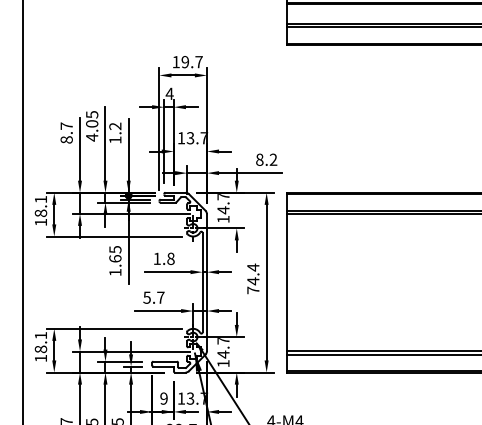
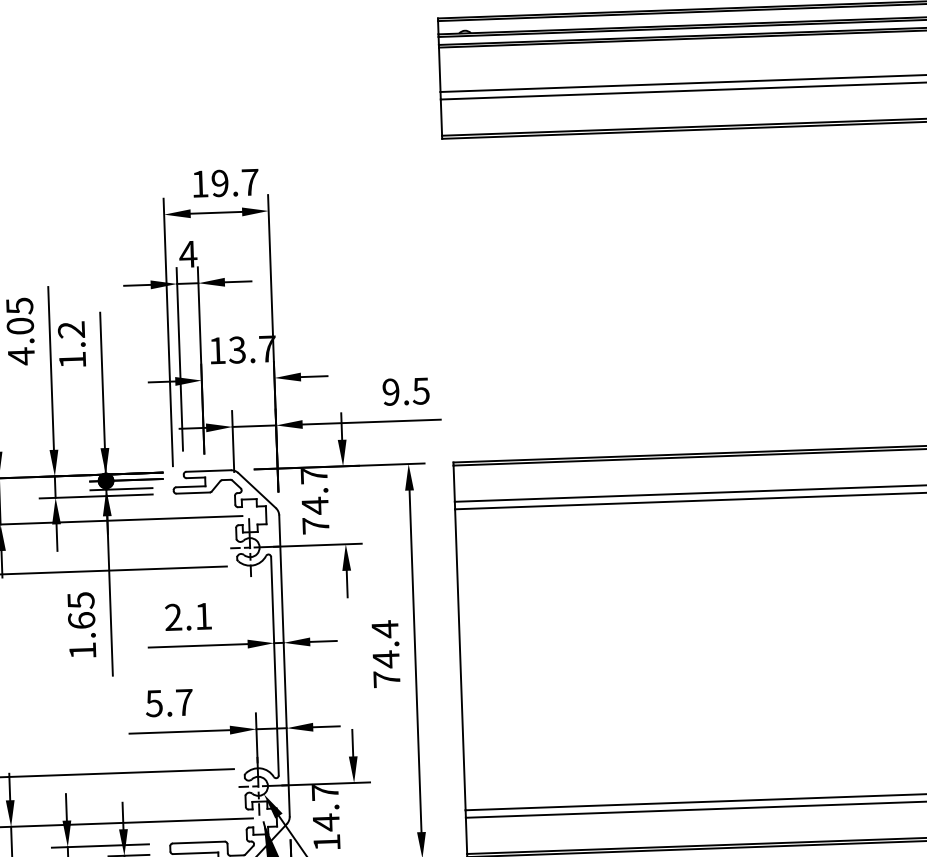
text: (266, 159) -> (405, 390), 8.2 -> 9.5
text: (223, 219) -> (315, 525), 14.7 -> 74.7
text: (163, 258) -> (187, 616), 1.8 -> 2.1

